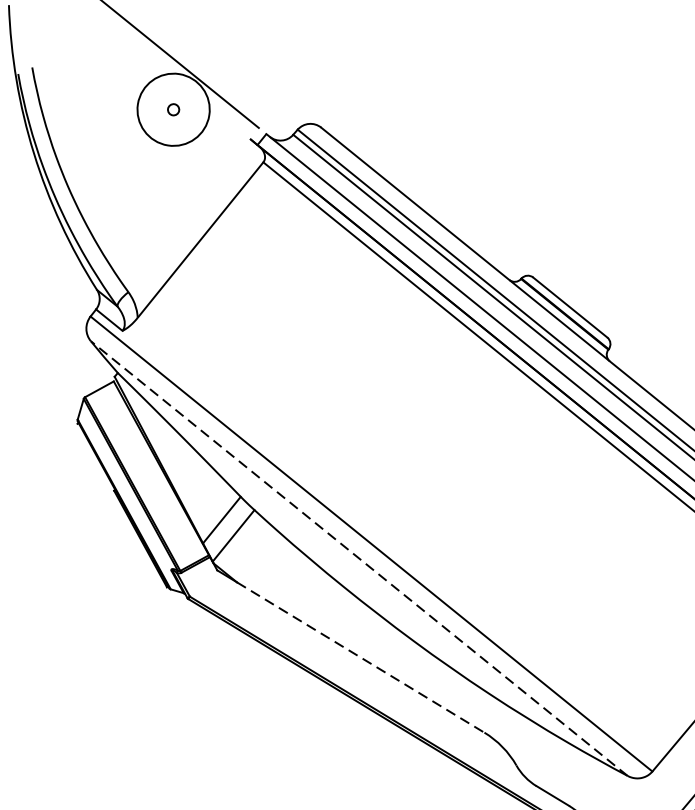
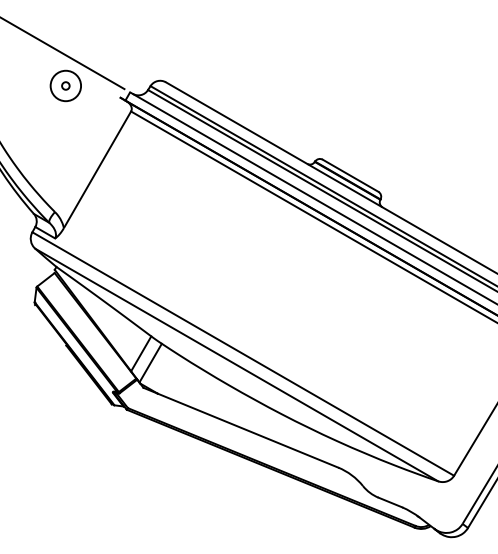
circle: (173, 108) -> (65, 85), size x0.62
line: (358, 559) -> (236, 365), dashed -> solid
line: (361, 657) -> (248, 430), dashed -> solid

